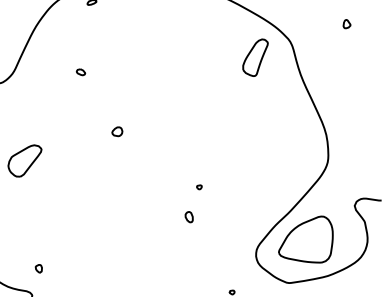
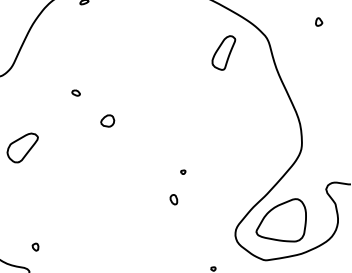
part: (255, 57) -> (223, 52), moved
part: (80, 72) -> (75, 93), moved
part: (117, 131) -> (107, 120), size x1.4

